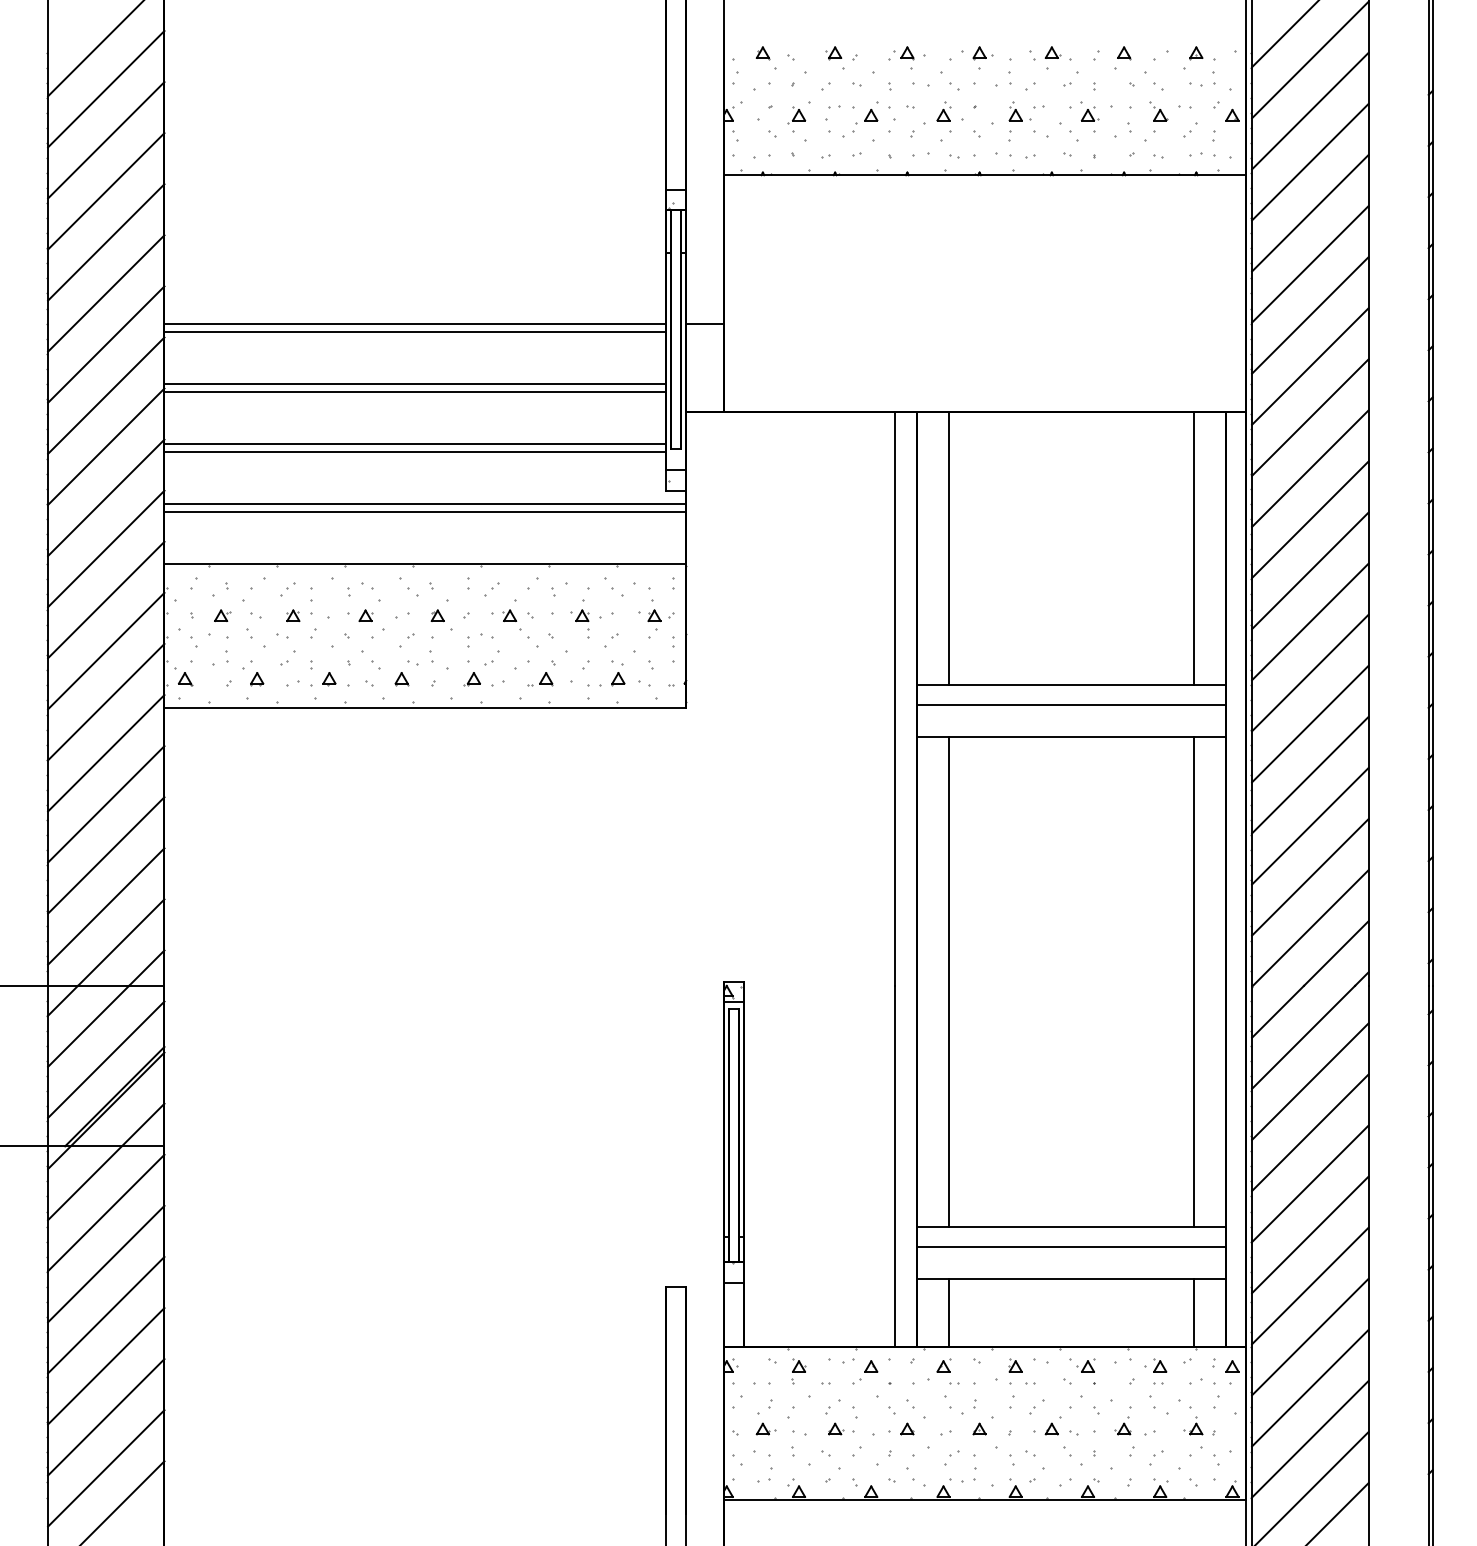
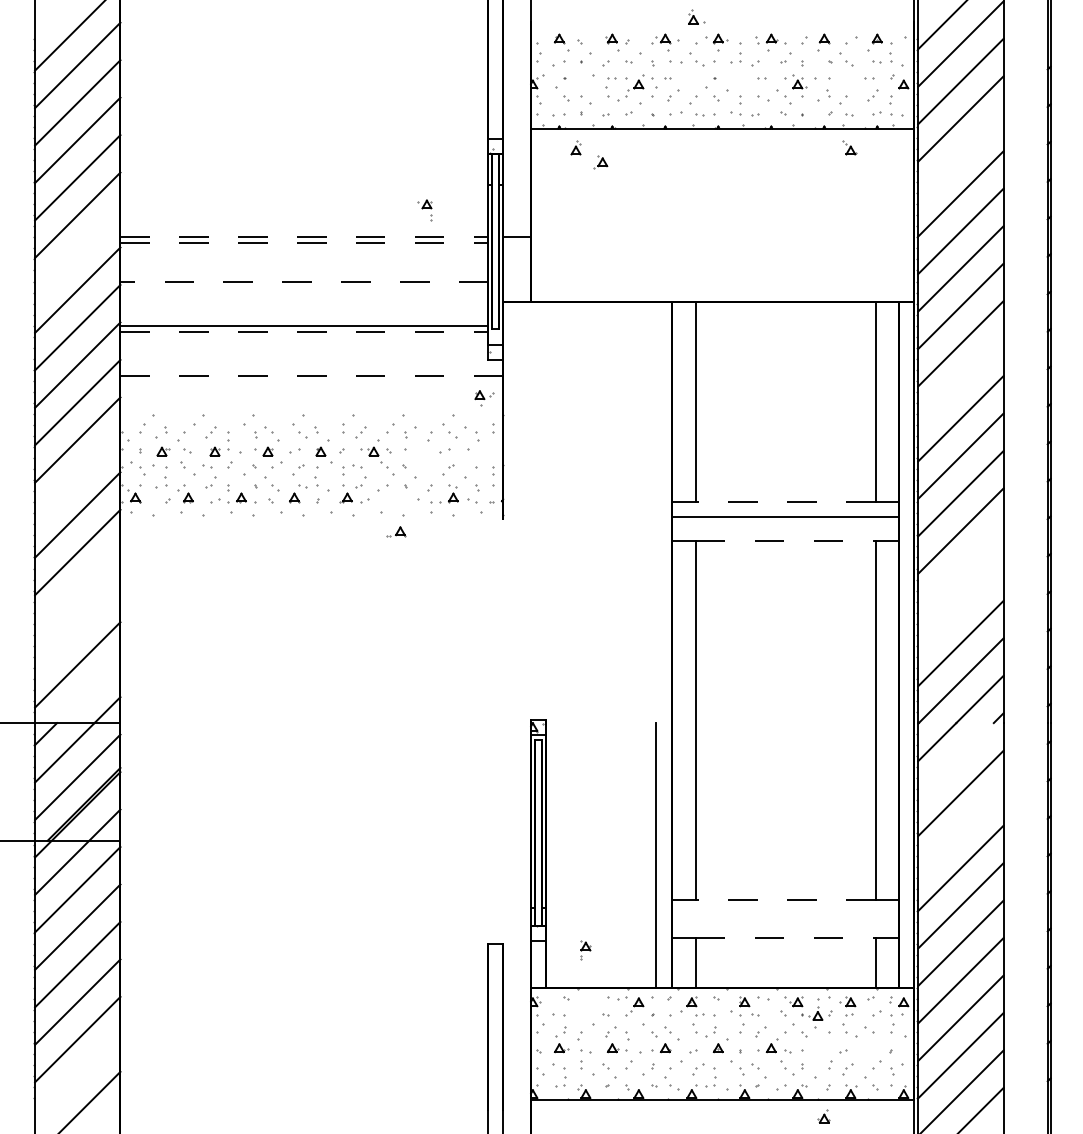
part: (943, 111) -> (575, 147), moved
part: (1019, 111) -> (696, 17), moved
part: (1158, 111) -> (849, 147), moved
part: (796, 115) -> (600, 162), moved
line: (1310, 213) -> (961, 156), removed
line: (415, 323) -> (304, 237), solid -> dashed
line: (415, 331) -> (304, 243), solid -> dashed
line: (106, 344) -> (77, 252), removed
line: (415, 383) -> (304, 281), solid -> dashed
line: (415, 391) -> (304, 287), removed
line: (415, 452) -> (304, 331), solid -> dashed
line: (425, 504) -> (311, 370), removed
line: (425, 512) -> (311, 375), solid -> dashed
line: (1310, 519) -> (961, 381), removed
line: (425, 564) -> (311, 414), removed
part: (660, 619) -> (484, 397), moved
part: (579, 623) -> (424, 210), moved
line: (106, 650) -> (77, 477), removed
part: (540, 679) -> (396, 532), moved
line: (1071, 684) -> (785, 502), solid -> dashed
line: (894, 698) -> (655, 512), removed
line: (425, 707) -> (311, 518), removed
line: (1072, 736) -> (786, 540), solid -> dashed
line: (1310, 775) -> (961, 568), removed
line: (106, 804) -> (77, 590), removed
line: (1310, 826) -> (961, 606), removed
line: (106, 855) -> (77, 627), removed
line: (121, 942) -> (88, 691), removed
line: (1303, 1036) -> (955, 760), removed
line: (1310, 1132) -> (961, 830), removed
line: (1071, 1226) -> (785, 899), solid -> dashed
line: (1071, 1246) -> (785, 914), removed
line: (1072, 1278) -> (786, 937), solid -> dashed
part: (798, 1371) -> (585, 950), moved
part: (1122, 1425) -> (823, 1116), moved
part: (1193, 1425) -> (815, 1013), moved
line: (106, 1468) -> (77, 1077), removed

